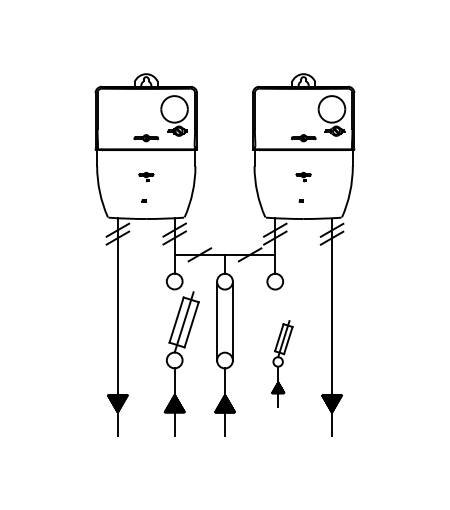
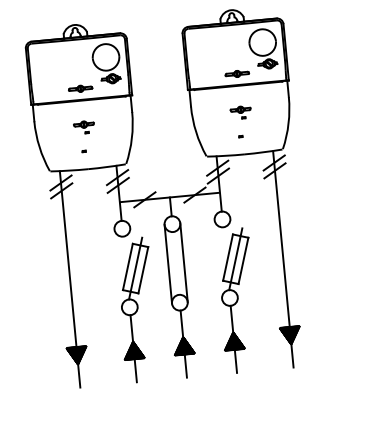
part: (146, 176) -> (84, 126), size x1.43
part: (303, 176) -> (240, 112), size x1.43
part: (282, 363) -> (237, 300), size x1.67

